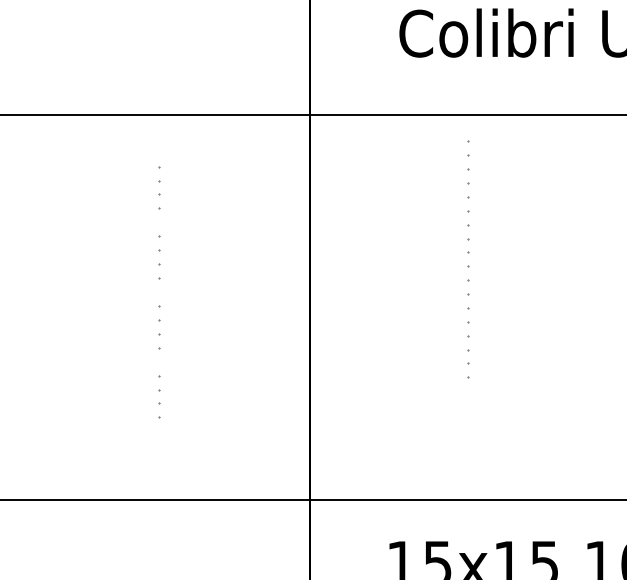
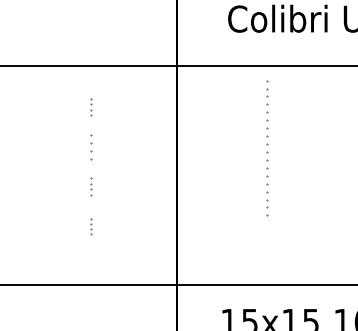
part: (160, 188) -> (91, 107), size x0.7
part: (160, 326) -> (91, 186), size x0.7
part: (160, 396) -> (91, 226), size x0.6

